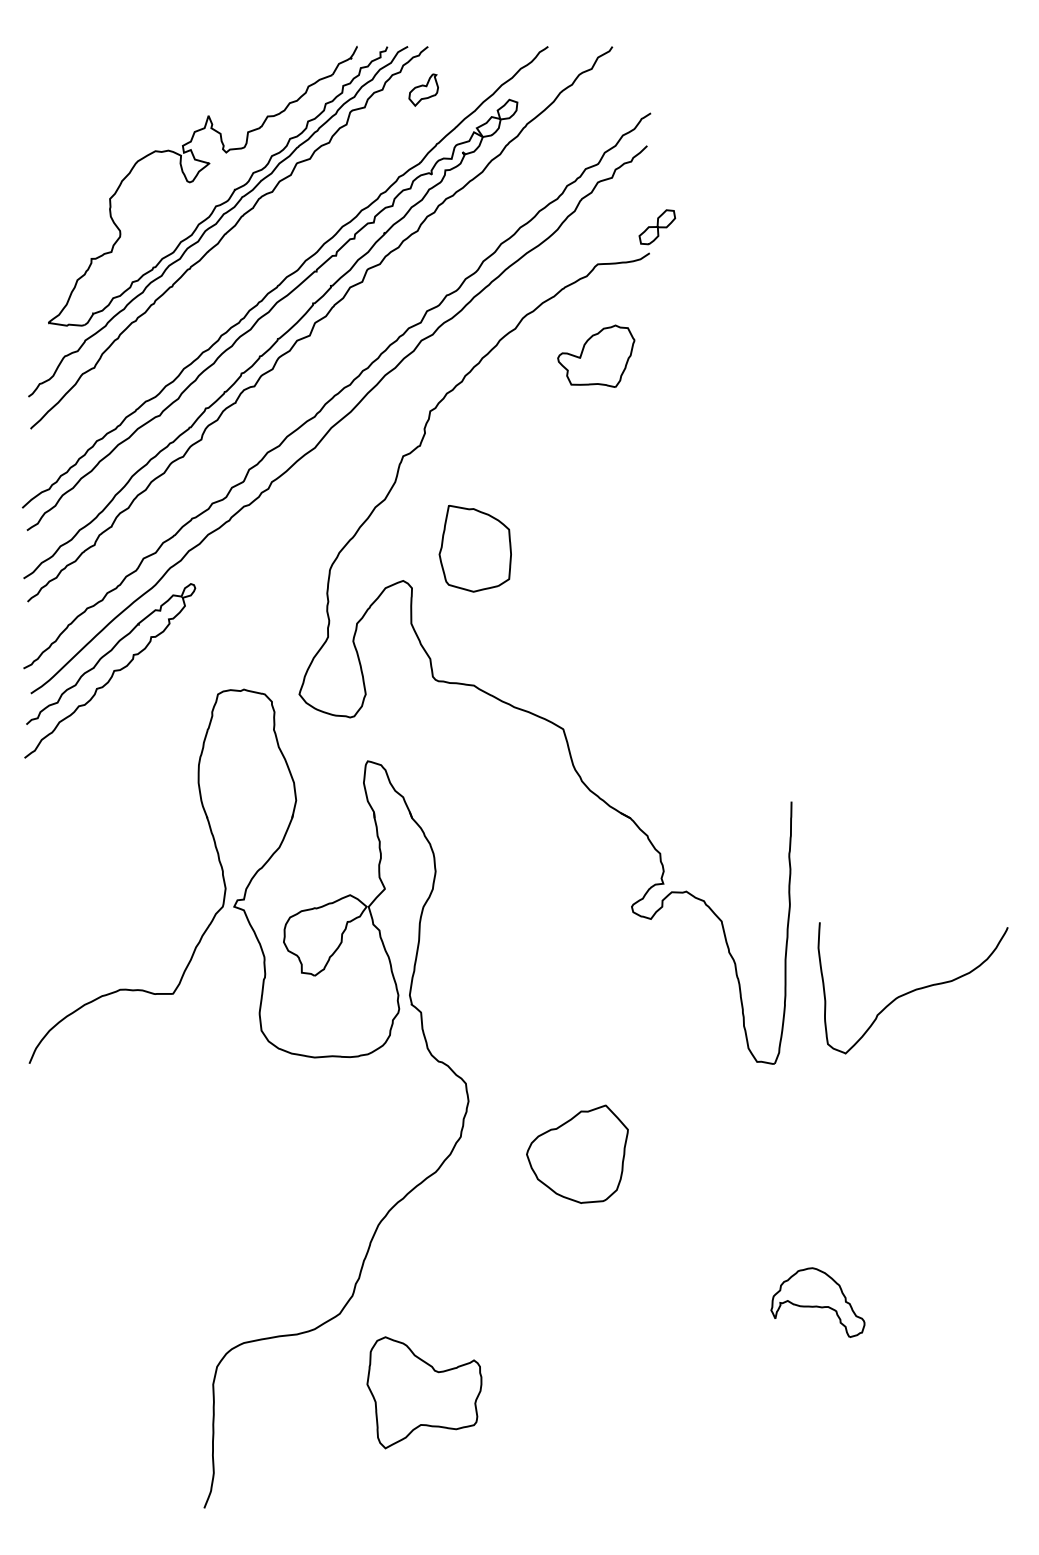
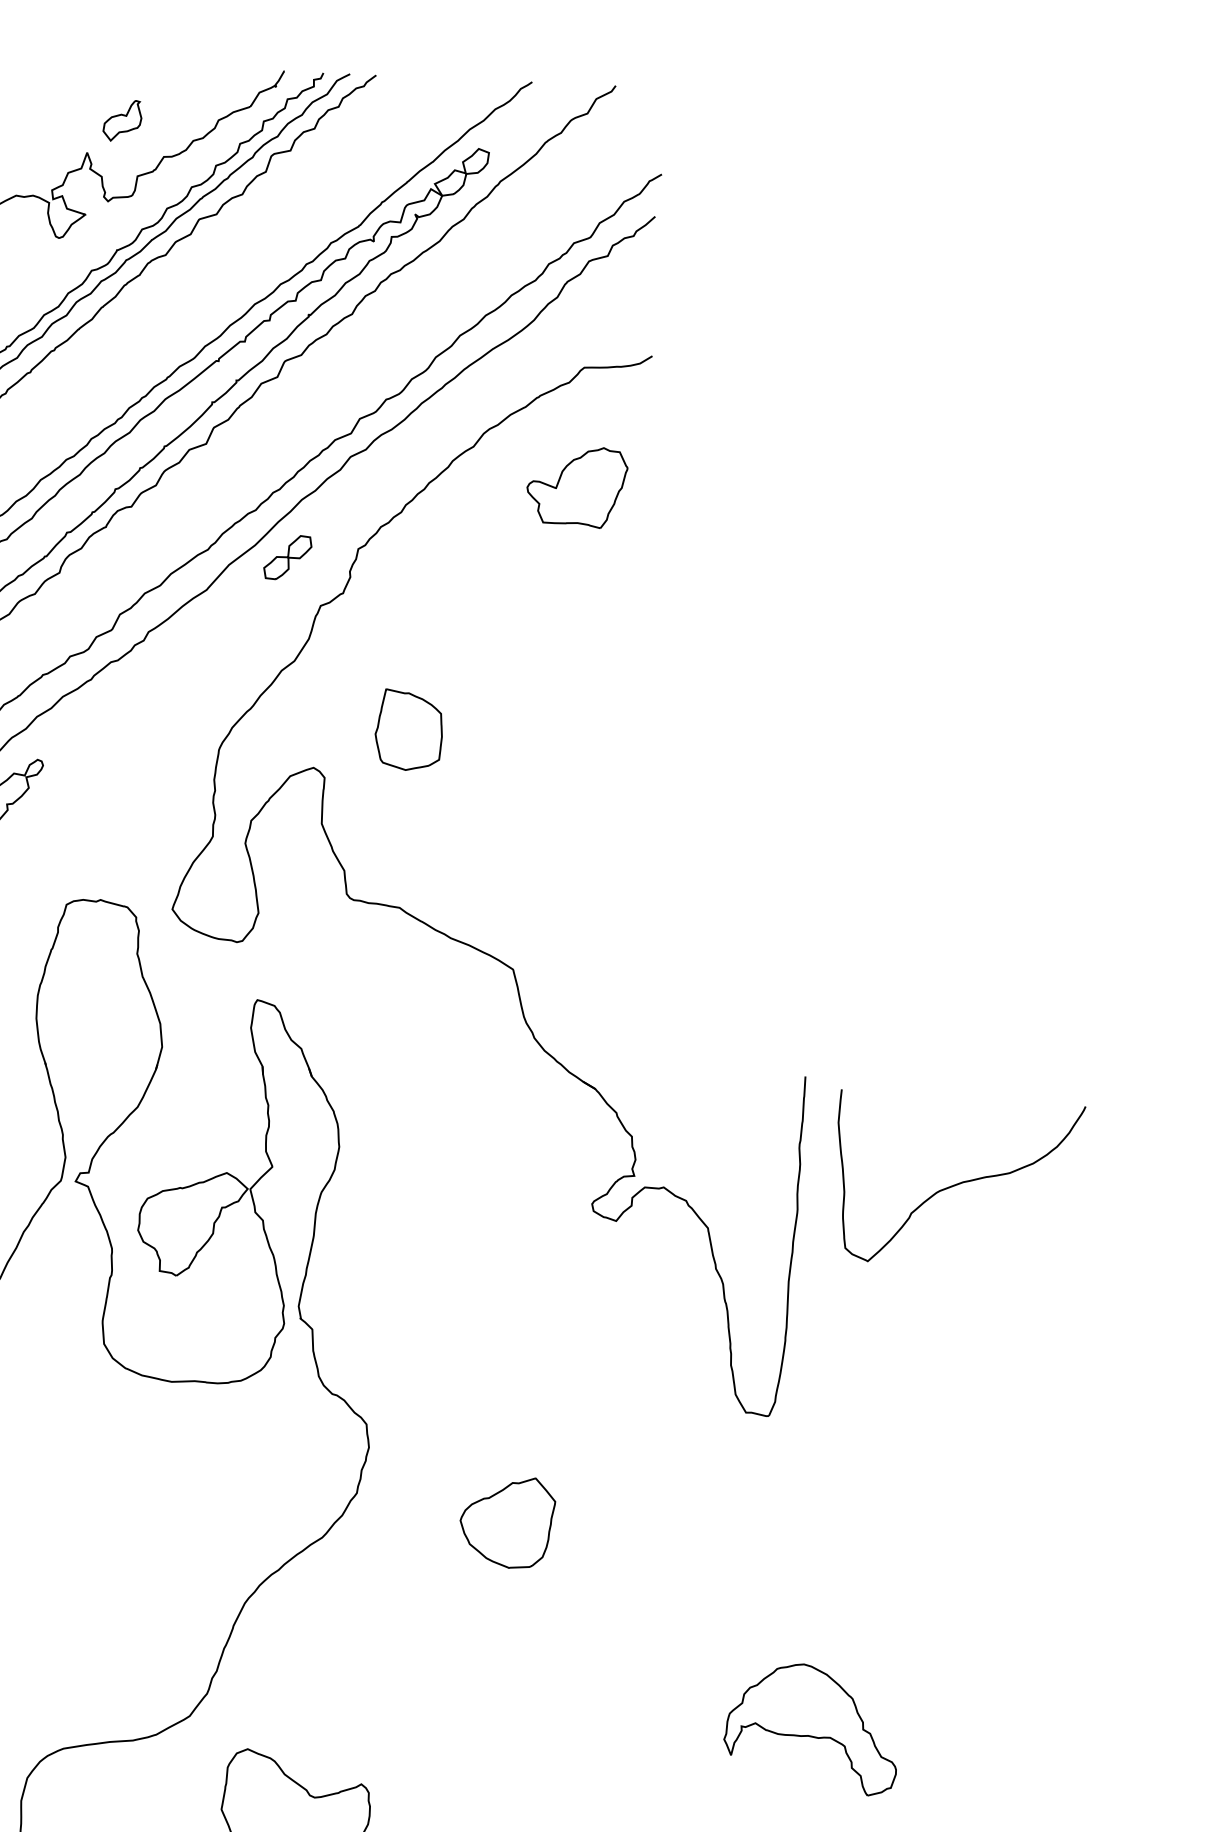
part: (423, 89) -> (122, 119), moved
part: (657, 227) -> (288, 557), moved
part: (474, 548) -> (408, 729), size x0.71
curve: (913, 989) -> (959, 1181), moved
part: (577, 1154) -> (507, 1522), size x0.71
part: (817, 1302) -> (810, 1728), size x1.43

